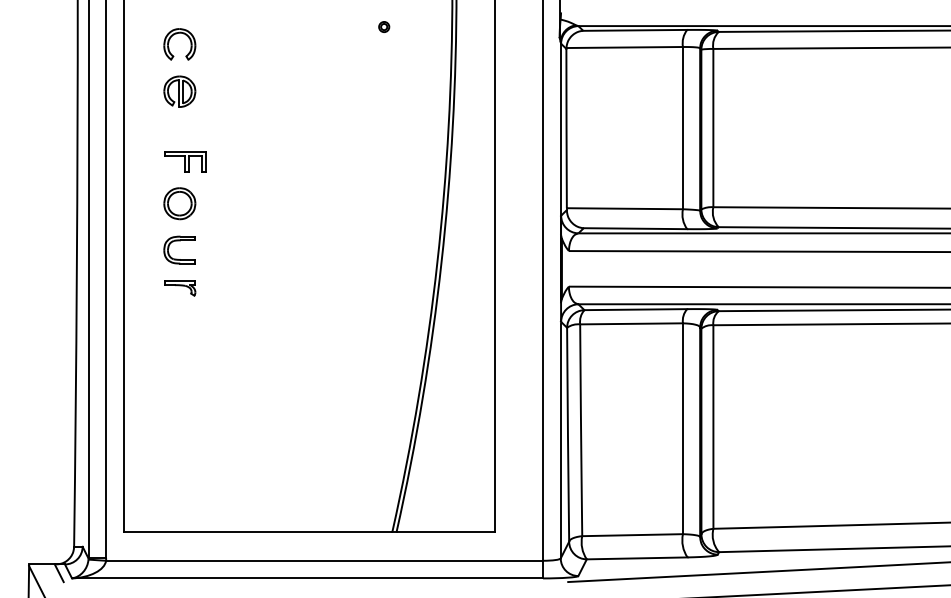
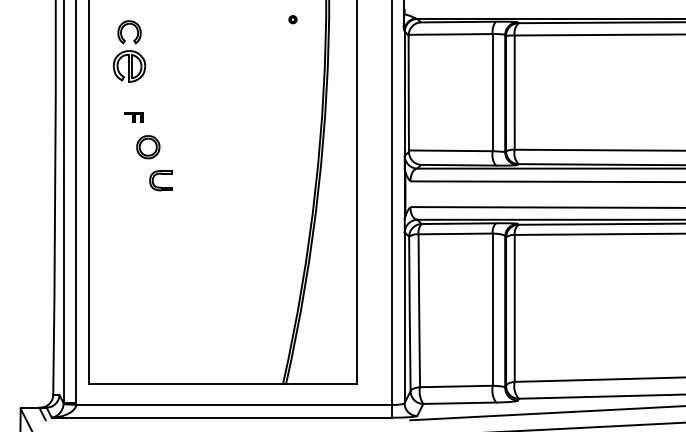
part: (384, 26) -> (293, 19), moved
part: (179, 91) -> (129, 66), size x1.4
part: (185, 161) -> (133, 116), size x0.6
part: (179, 203) -> (148, 147), moved
part: (179, 241) -> (161, 174), moved
part: (180, 288) -> (130, 208), removed

